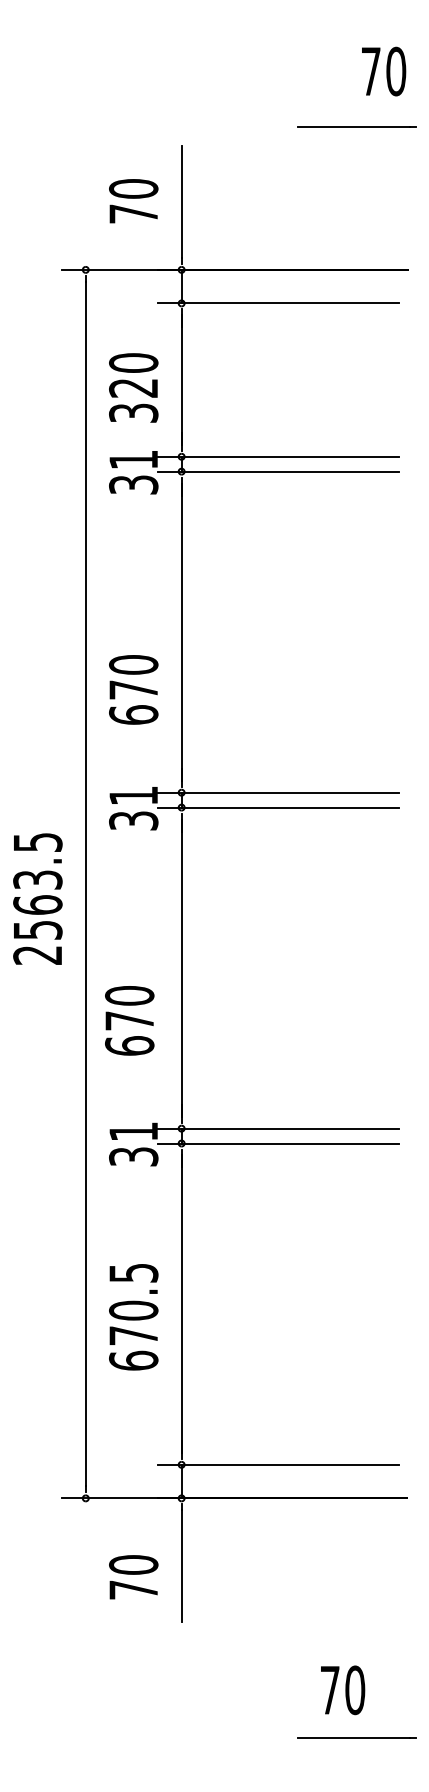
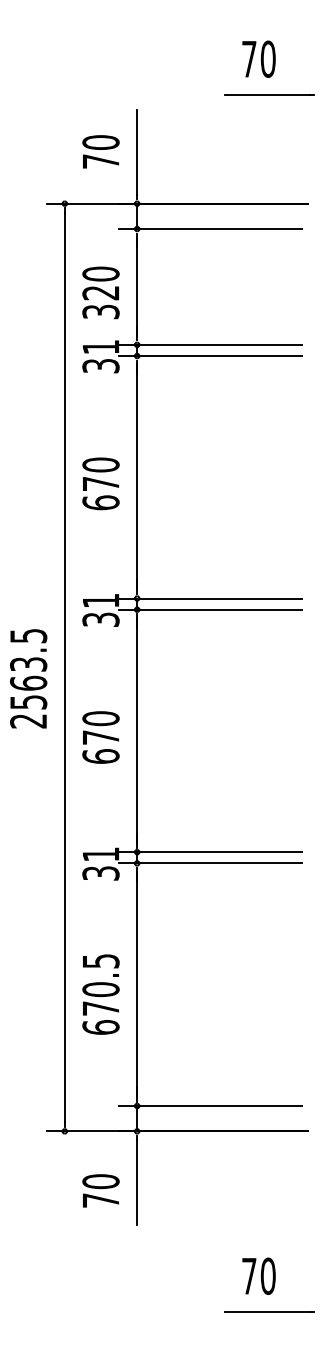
text: (384, 71) -> (259, 59), moved
text: (133, 689) -> (100, 483), moved
text: (129, 1020) -> (100, 737), moved

